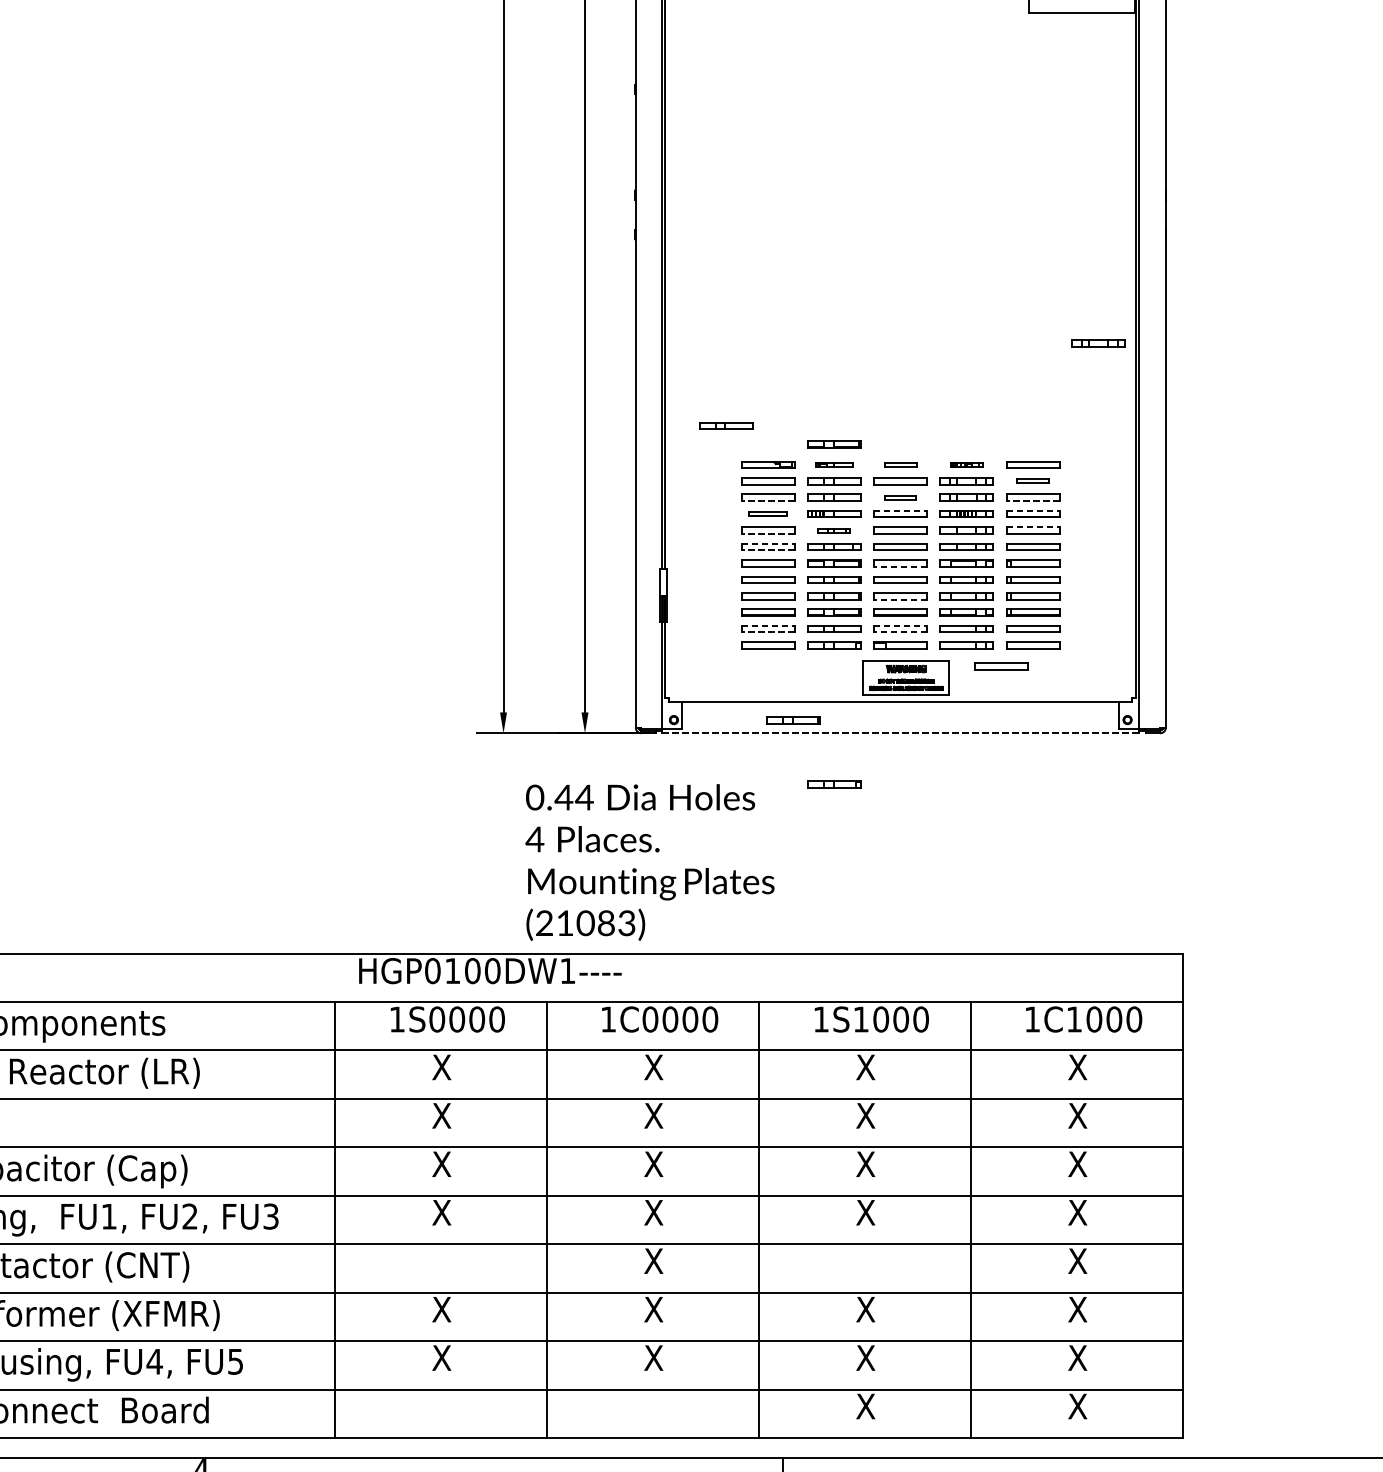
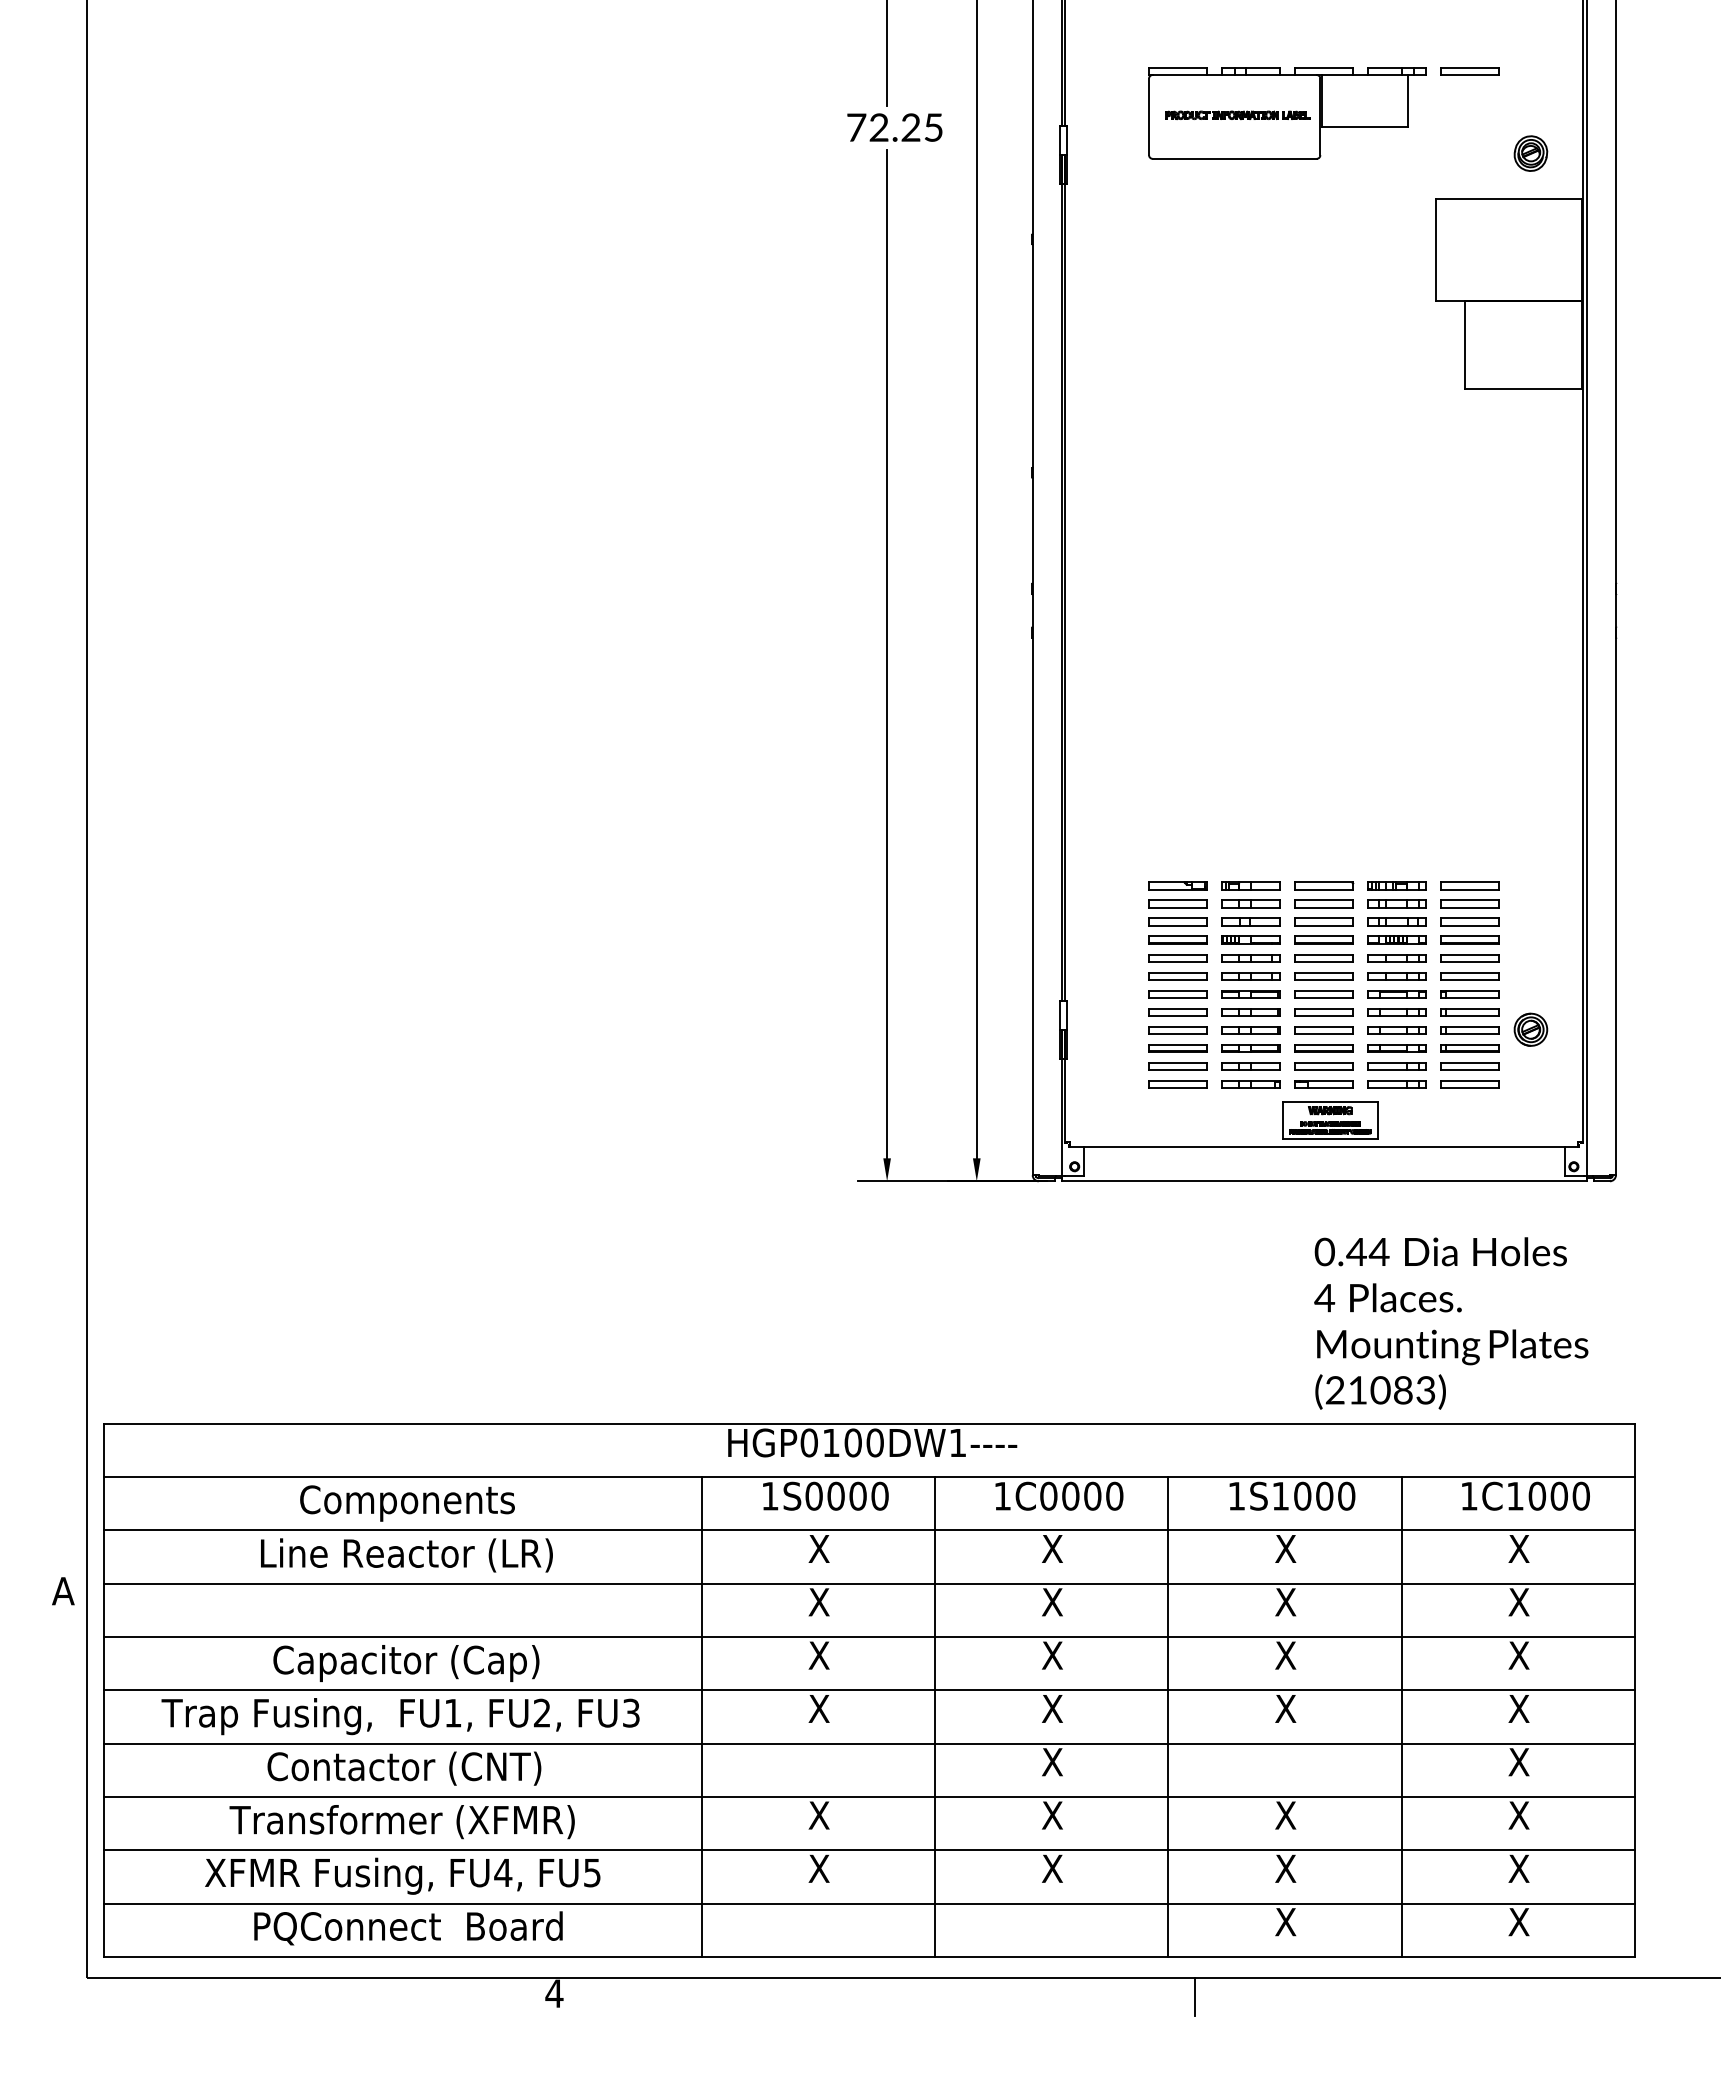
part: (1098, 342) -> (1541, 751), removed
part: (725, 425) -> (1131, 842), removed
part: (833, 444) -> (1250, 863), removed
part: (833, 464) -> (1250, 885), size x1.43
part: (900, 464) -> (1324, 885), size x1.67
part: (966, 464) -> (1396, 885), size x1.67
part: (1032, 480) -> (1469, 903), size x1.67
part: (900, 497) -> (1323, 921), size x1.67
line: (767, 500) -> (1177, 925), dashed -> solid
line: (1032, 500) -> (1469, 925), dashed -> solid
line: (900, 510) -> (1324, 936), dashed -> solid
line: (1033, 510) -> (1470, 936), dashed -> solid
part: (767, 513) -> (1177, 939), size x1.43
line: (1033, 527) -> (1470, 954), dashed -> solid
part: (833, 530) -> (1250, 958), size x1.67
line: (767, 533) -> (1177, 961), dashed -> solid
line: (768, 543) -> (1178, 972), dashed -> solid
line: (767, 549) -> (1177, 979), dashed -> solid
line: (900, 566) -> (1323, 997), dashed -> solid
part: (1088, 595) -> (1530, 1029), added
line: (900, 599) -> (1323, 1034), dashed -> solid
line: (768, 626) -> (1178, 1063), dashed -> solid
line: (900, 626) -> (1324, 1063), dashed -> solid
line: (767, 632) -> (1177, 1070), dashed -> solid
line: (900, 632) -> (1323, 1070), dashed -> solid
part: (1000, 666) -> (1434, 1107), removed
part: (792, 720) -> (1205, 1167), removed
line: (900, 733) -> (1324, 1181), dashed -> solid
part: (833, 784) -> (1250, 1237), removed
text: (650, 862) -> (1451, 1323), moved

